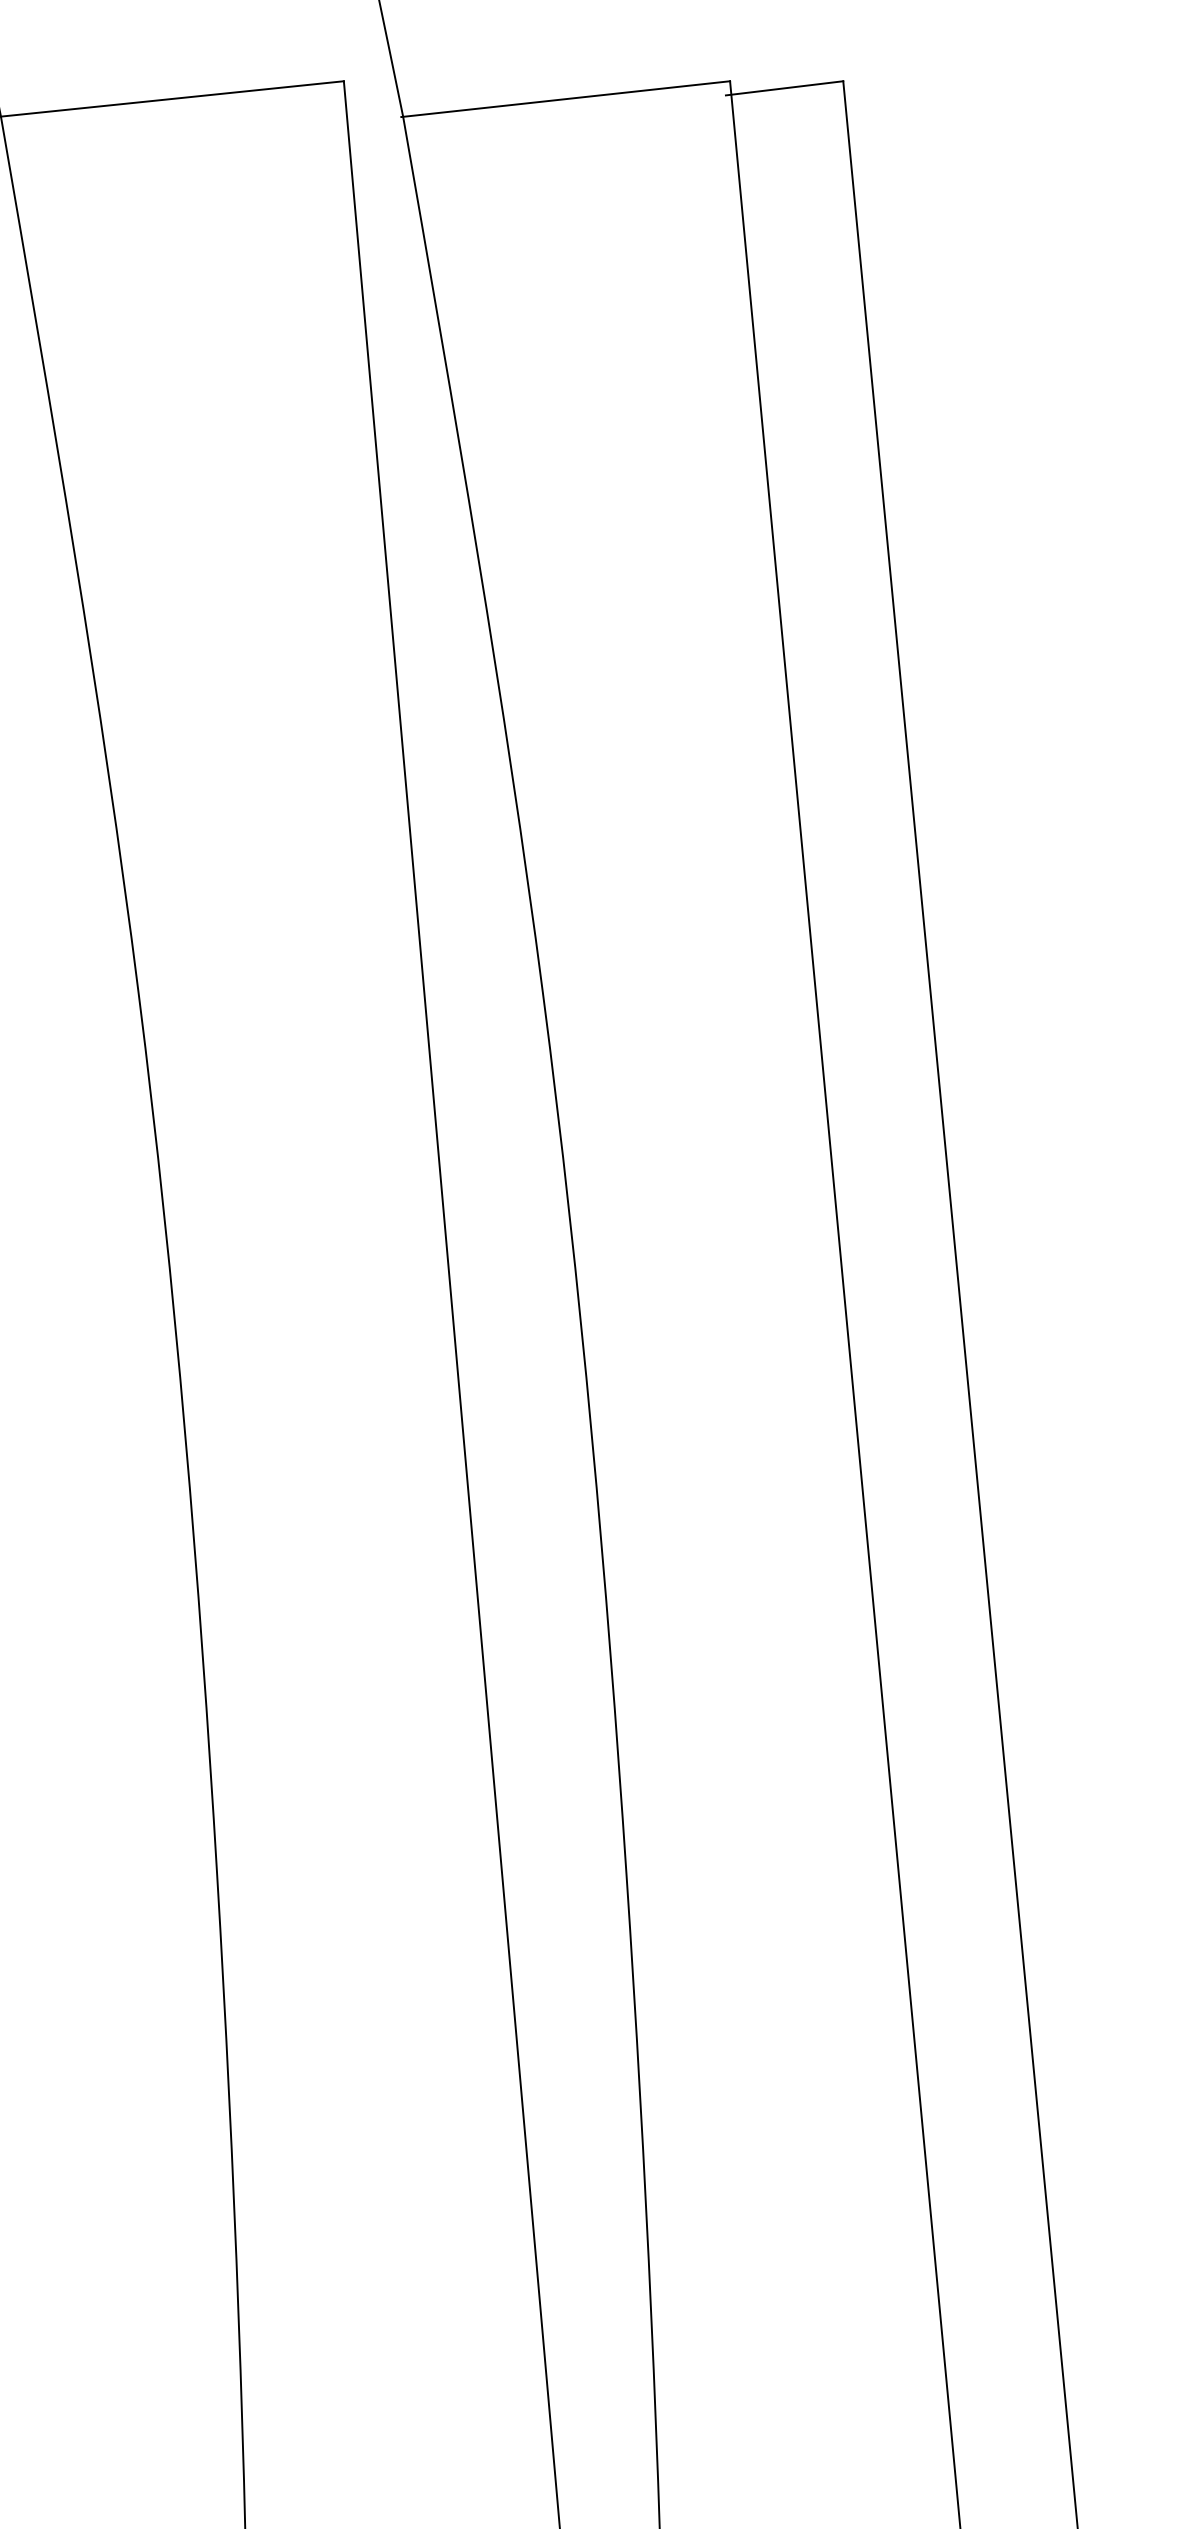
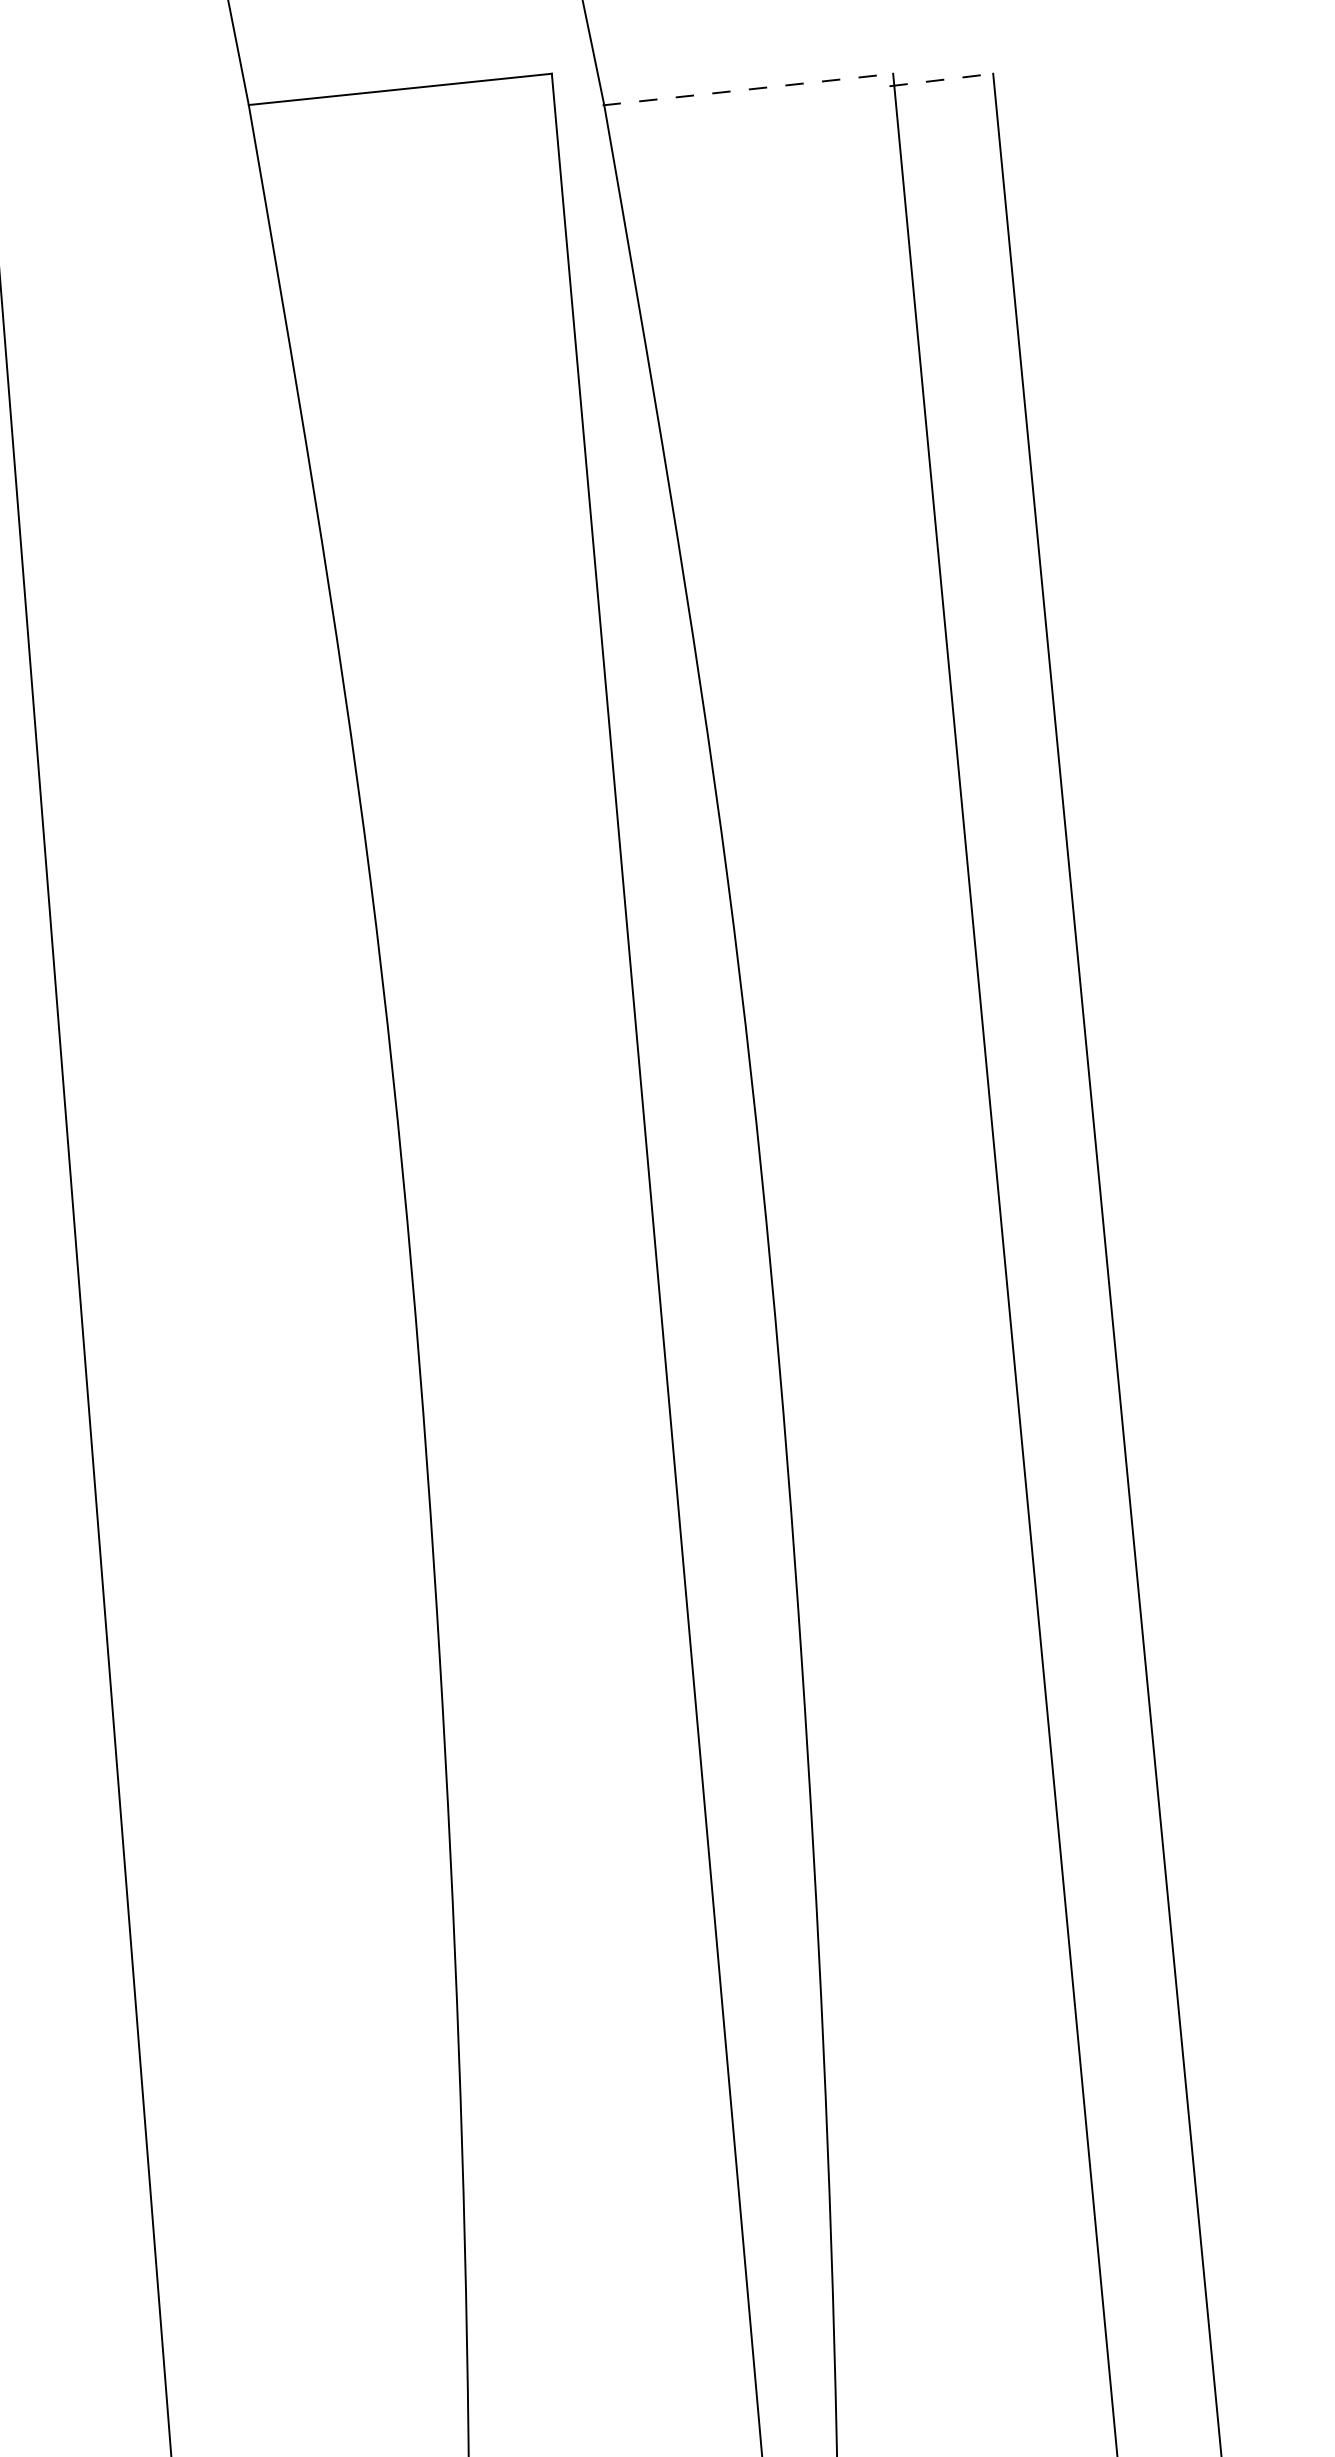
line: (784, 87) -> (941, 79), solid -> dashed
line: (566, 99) -> (748, 89), solid -> dashed

